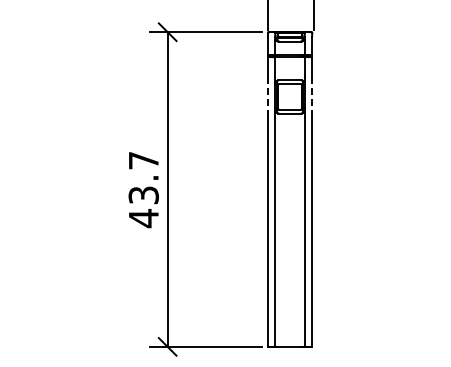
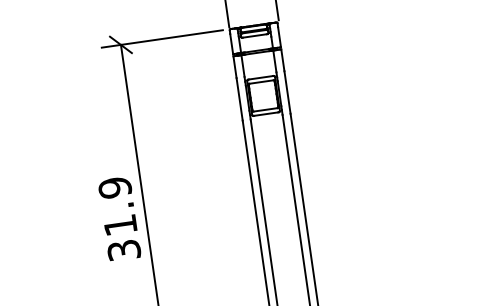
line: (267, 96) -> (239, 98), dashed -> solid
line: (312, 96) -> (287, 91), dashed -> solid
text: (143, 189) -> (119, 219), 43.7 -> 31.9

